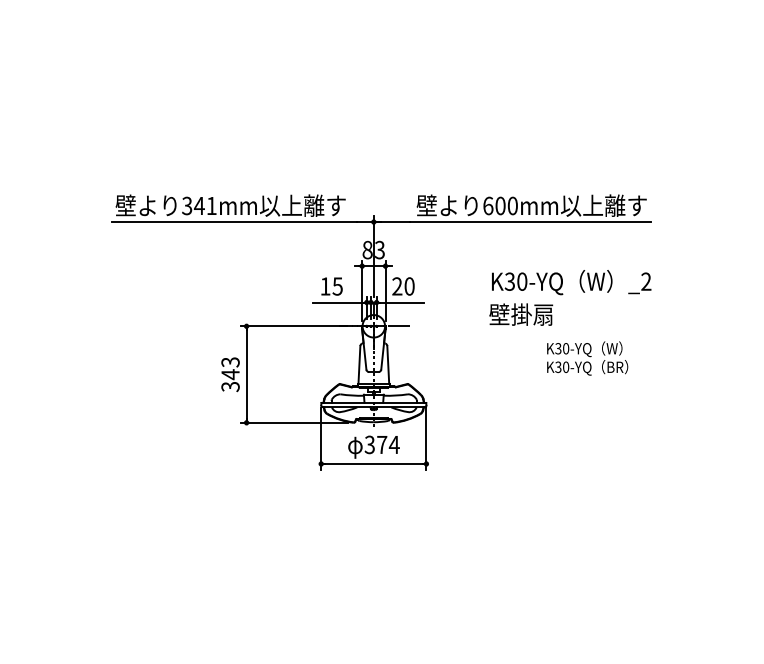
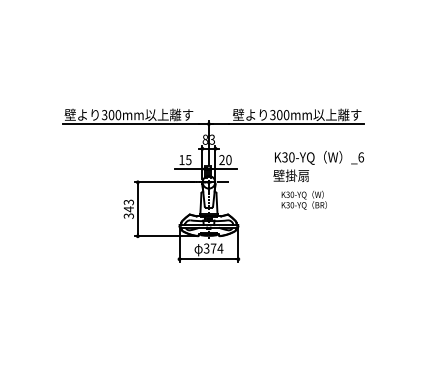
text: (204, 206) -> (114, 115), 341mm -> 300mm
text: (487, 206) -> (272, 115), 600mm -> 300mm
text: (646, 281) -> (361, 157), _2 -> _6
text: (586, 357) -> (303, 199), moved

